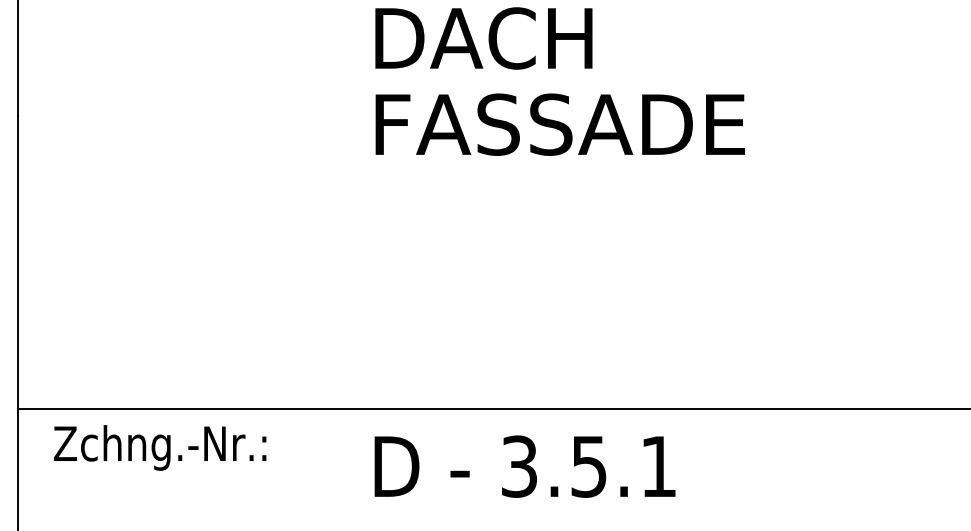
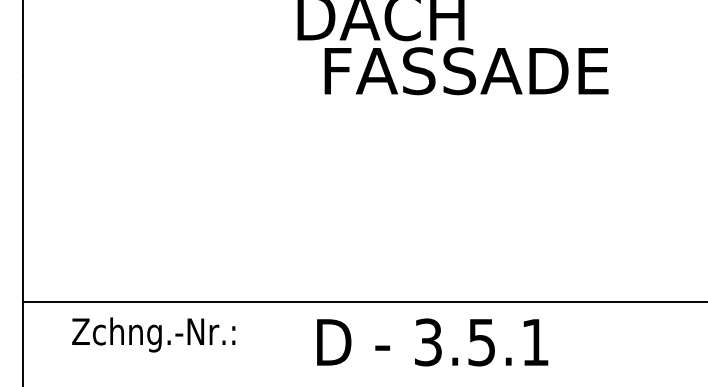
text: (559, 124) -> (466, 71), moved
text: (160, 447) -> (153, 334), moved
text: (524, 466) -> (432, 342), moved

